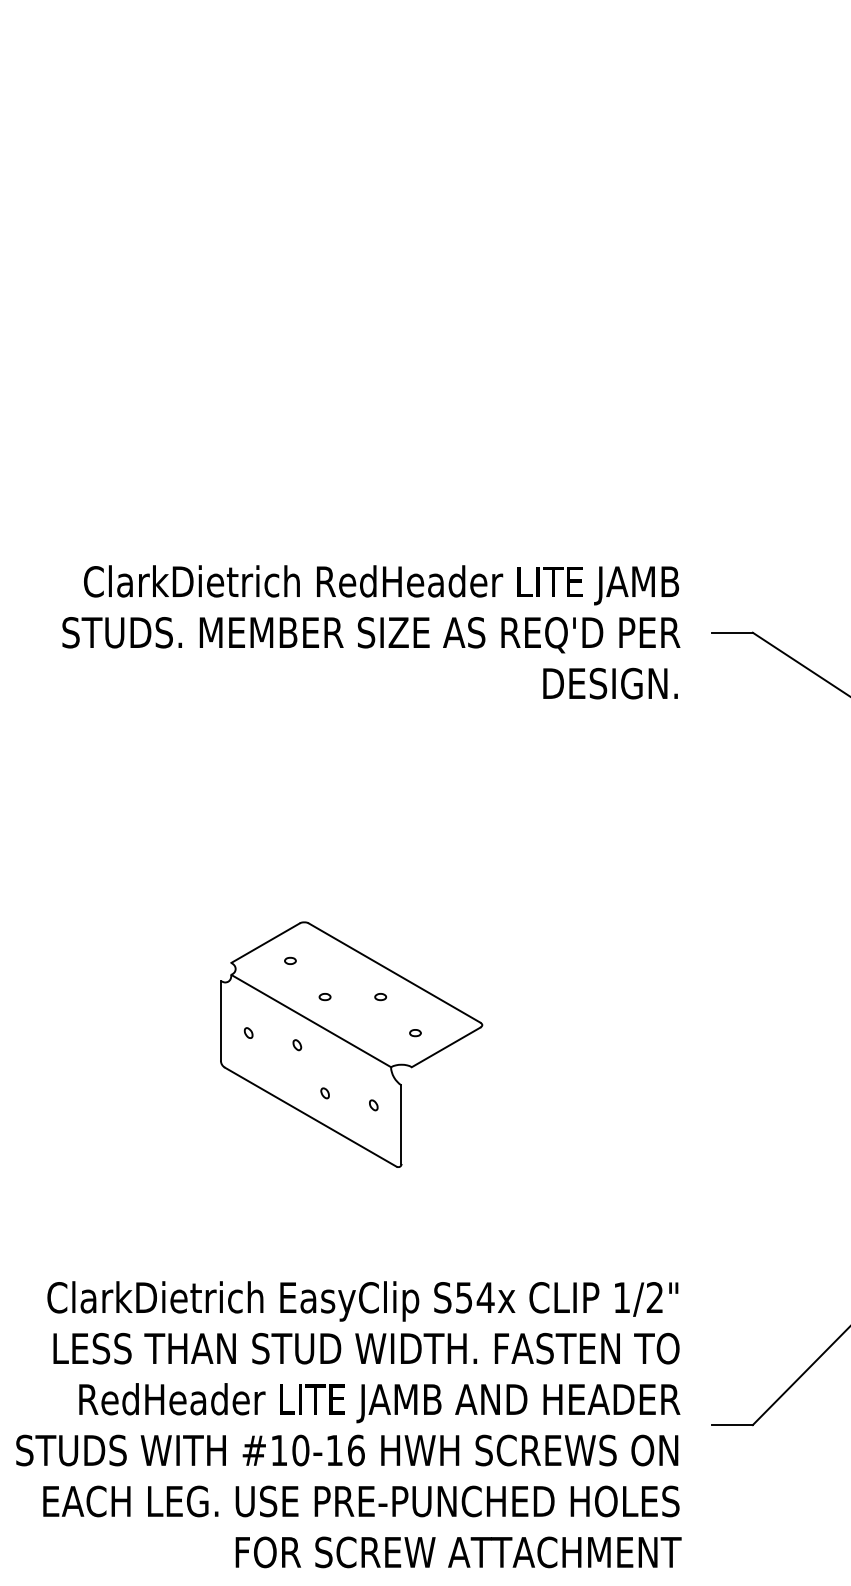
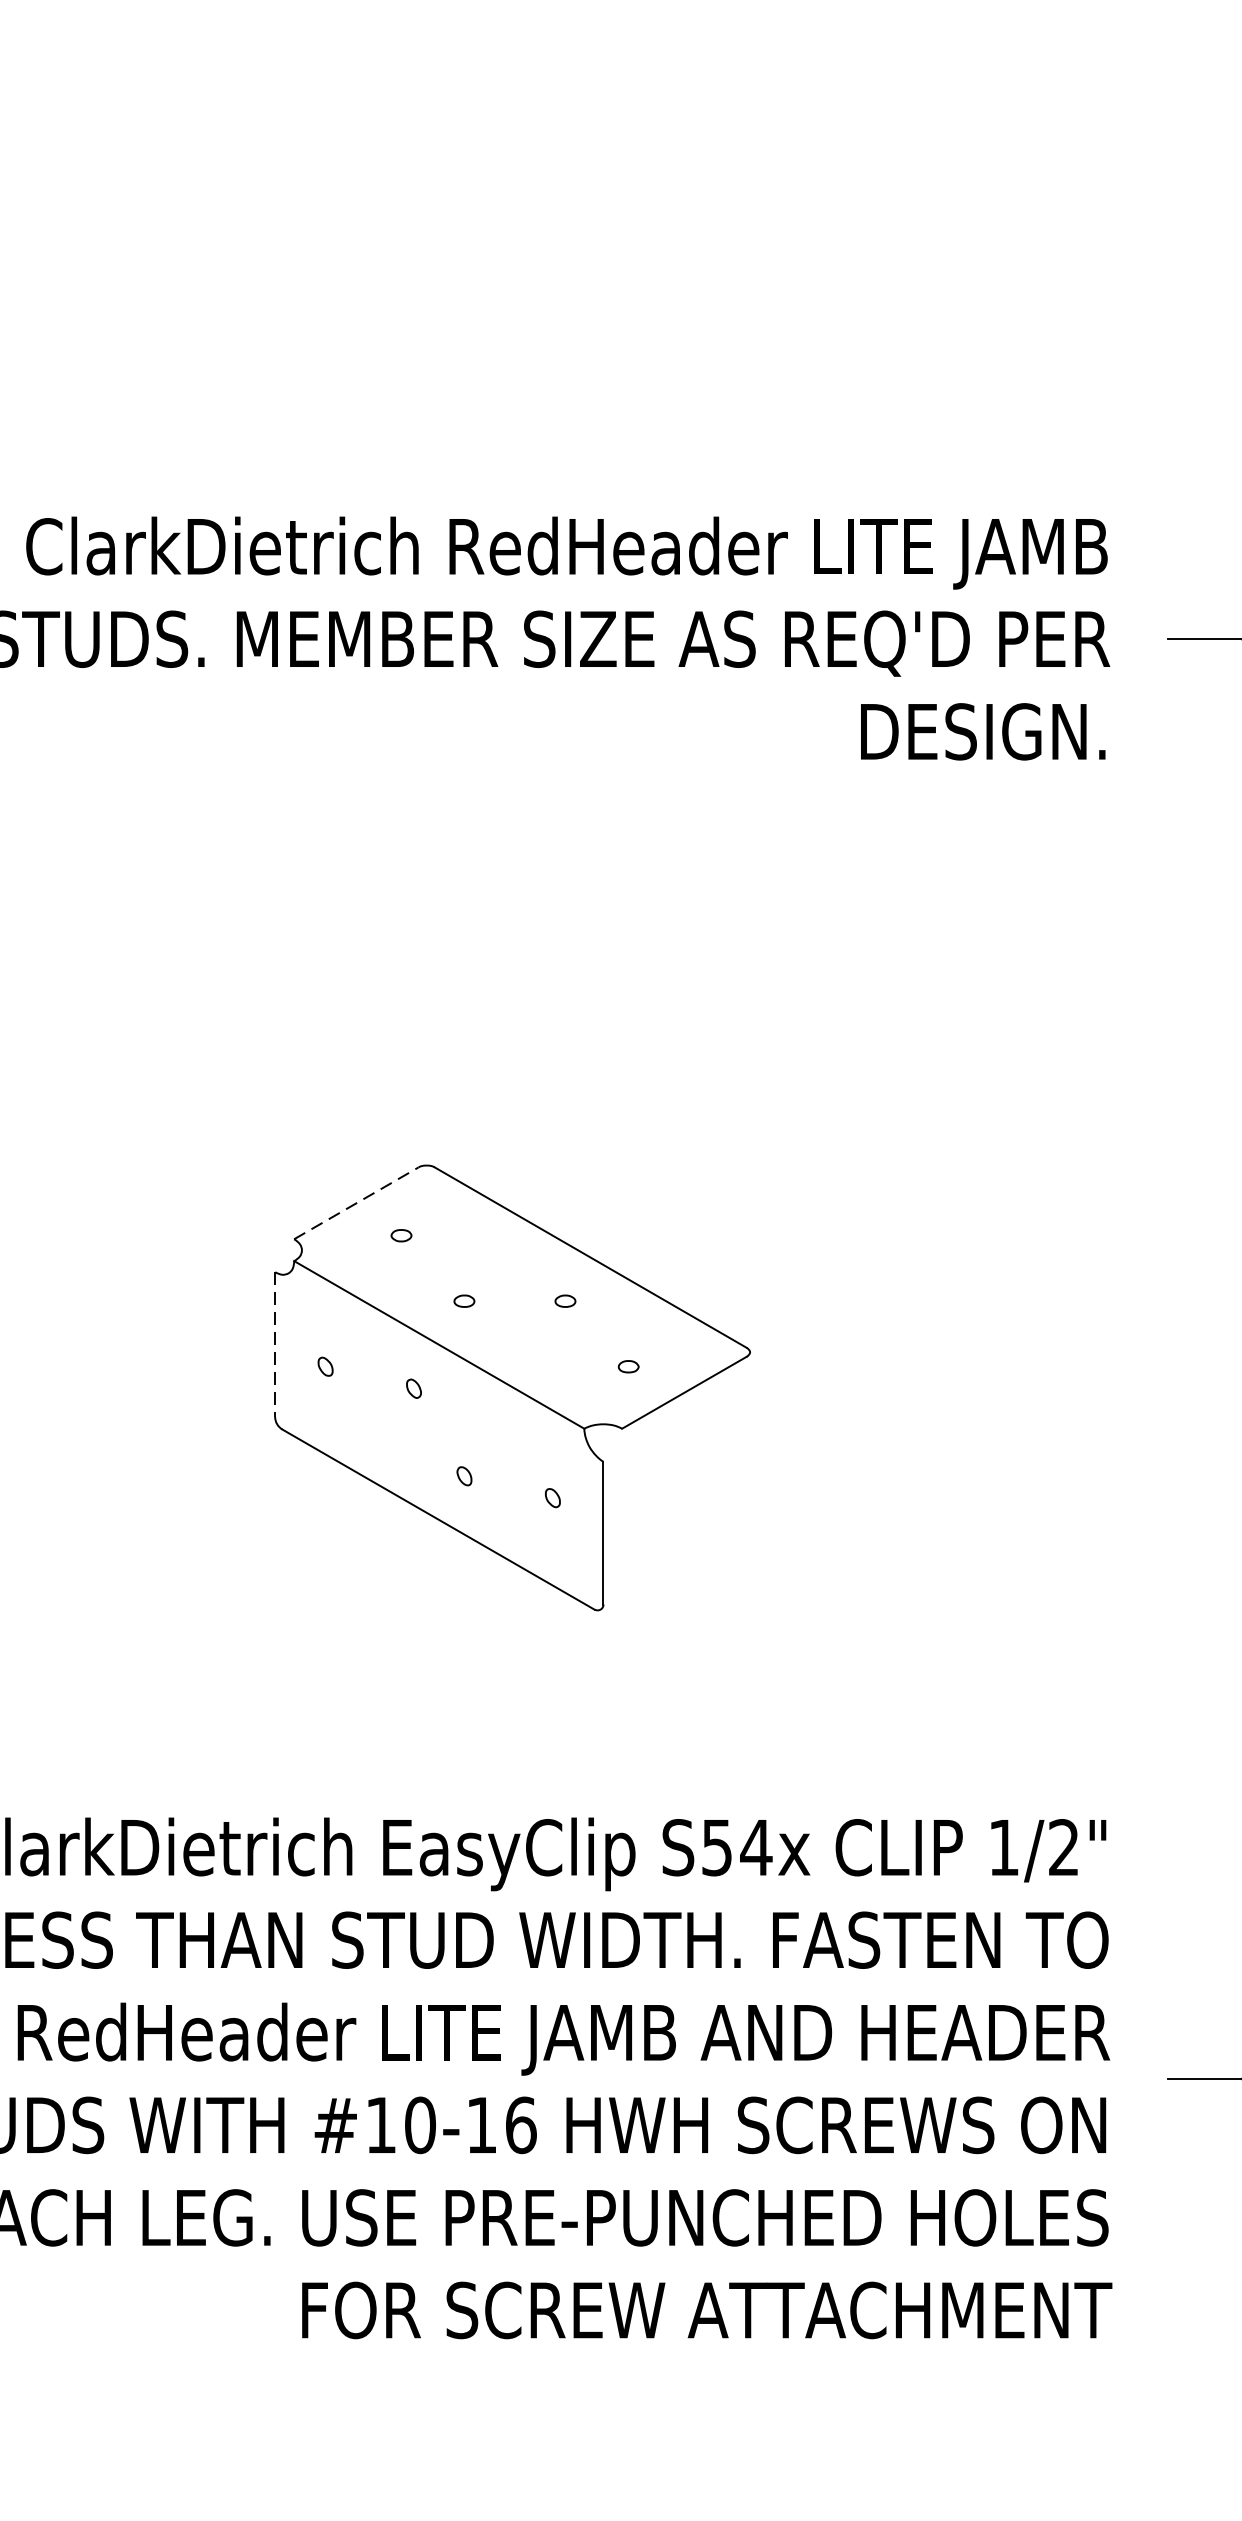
line: (265, 943) -> (356, 1203), solid -> dashed
line: (221, 1020) -> (276, 1343), solid -> dashed

